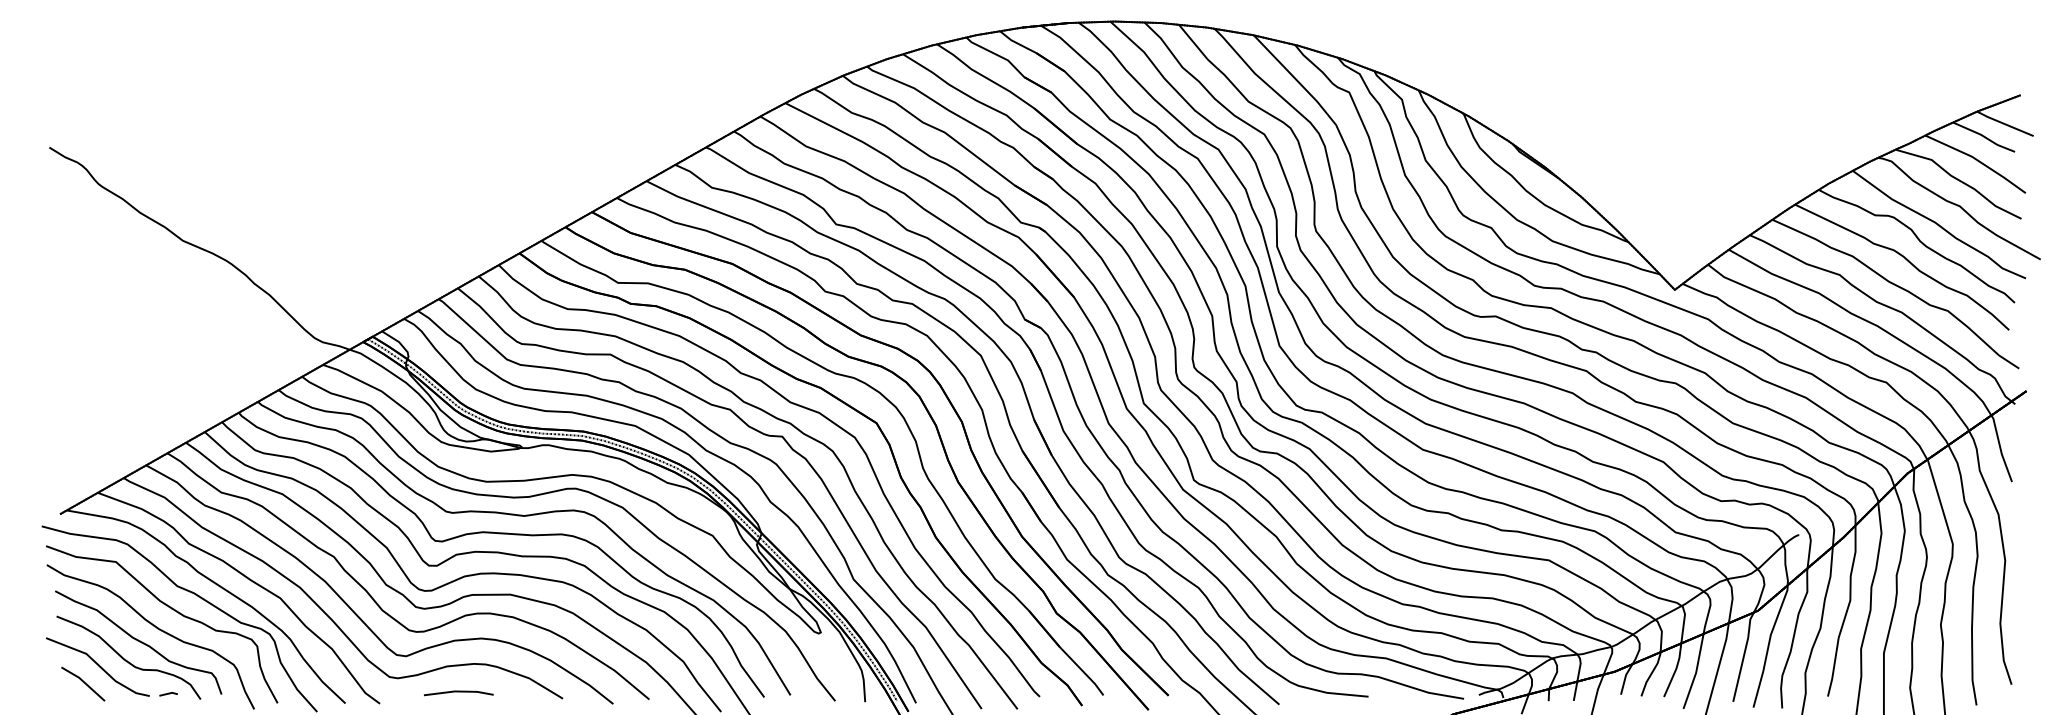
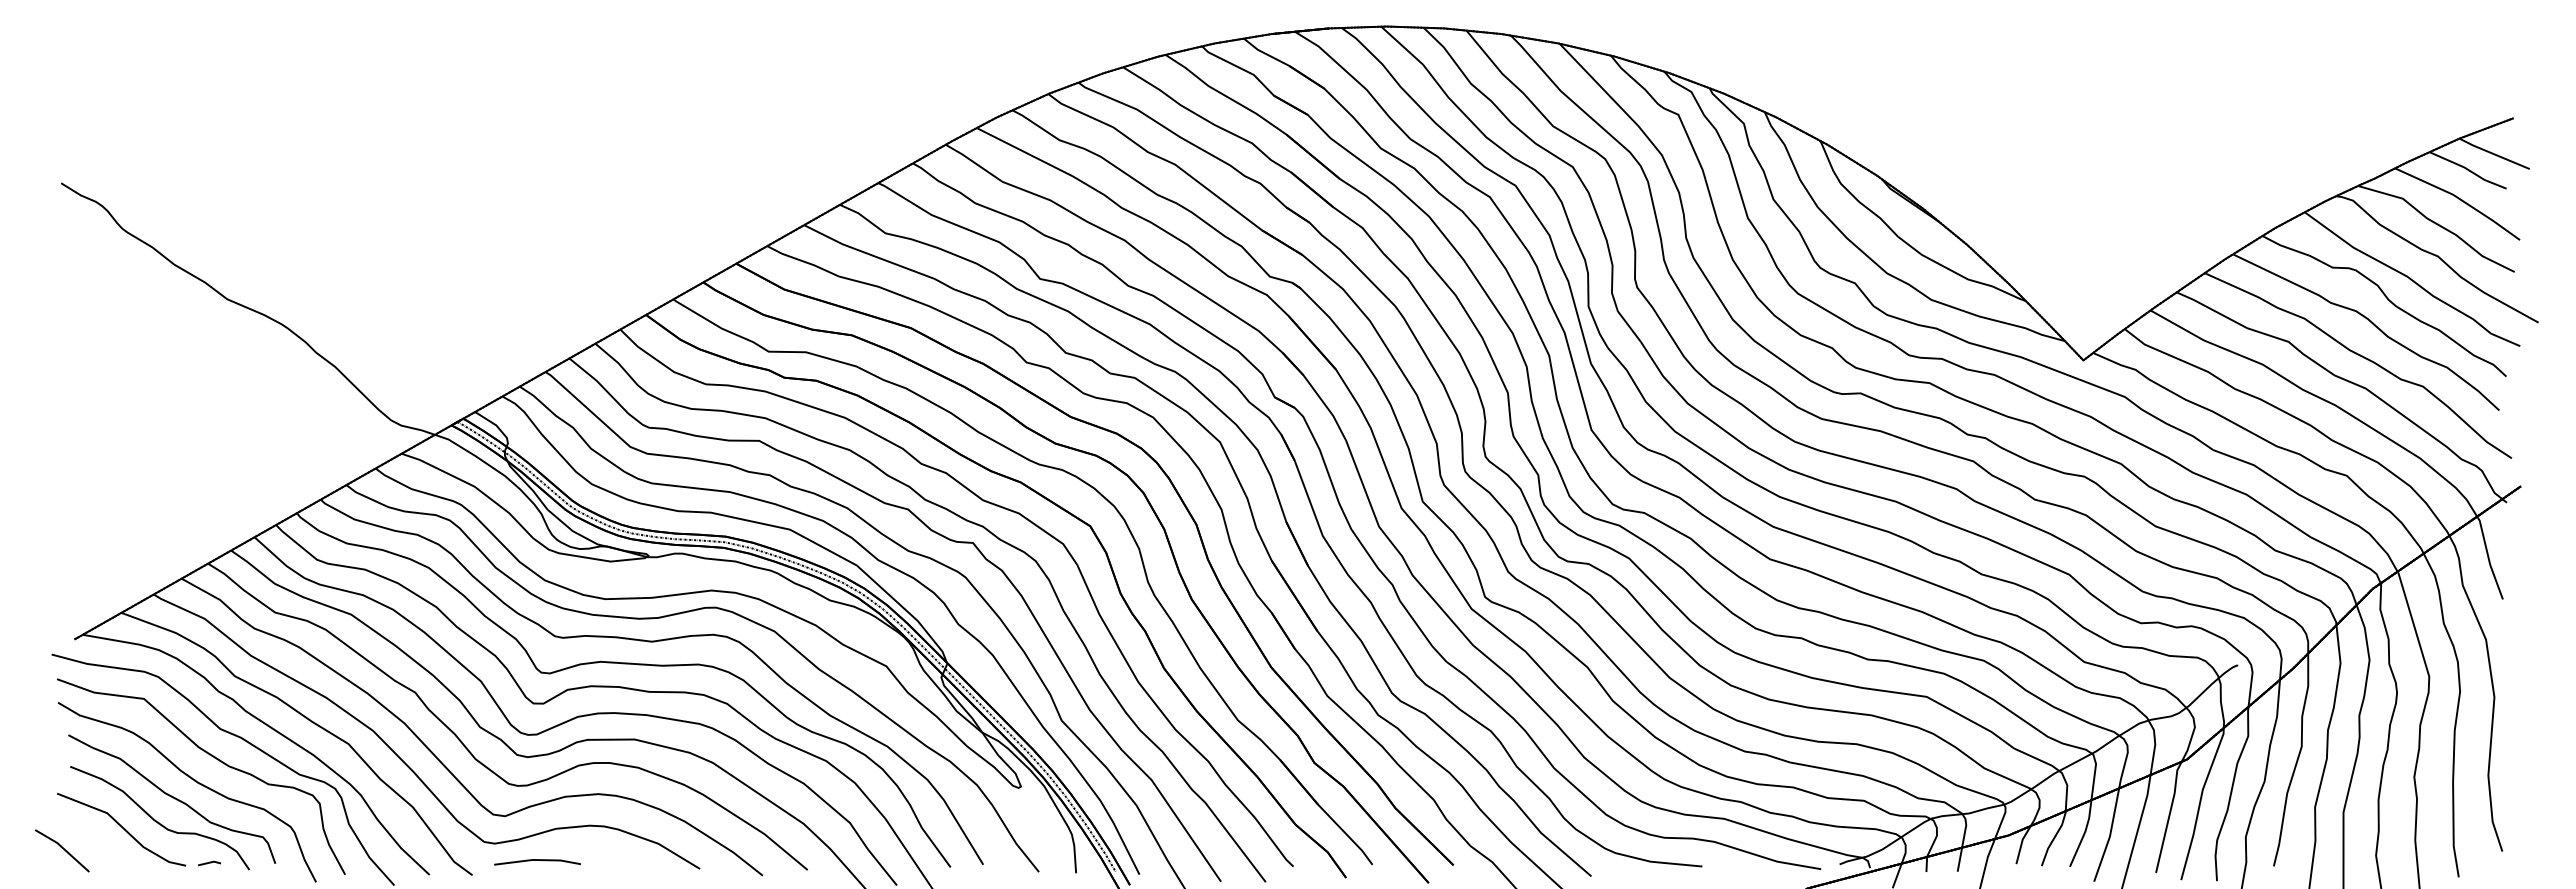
line: (84, 683) -> (63, 849), moved
line: (458, 691) -> (537, 860), moved

